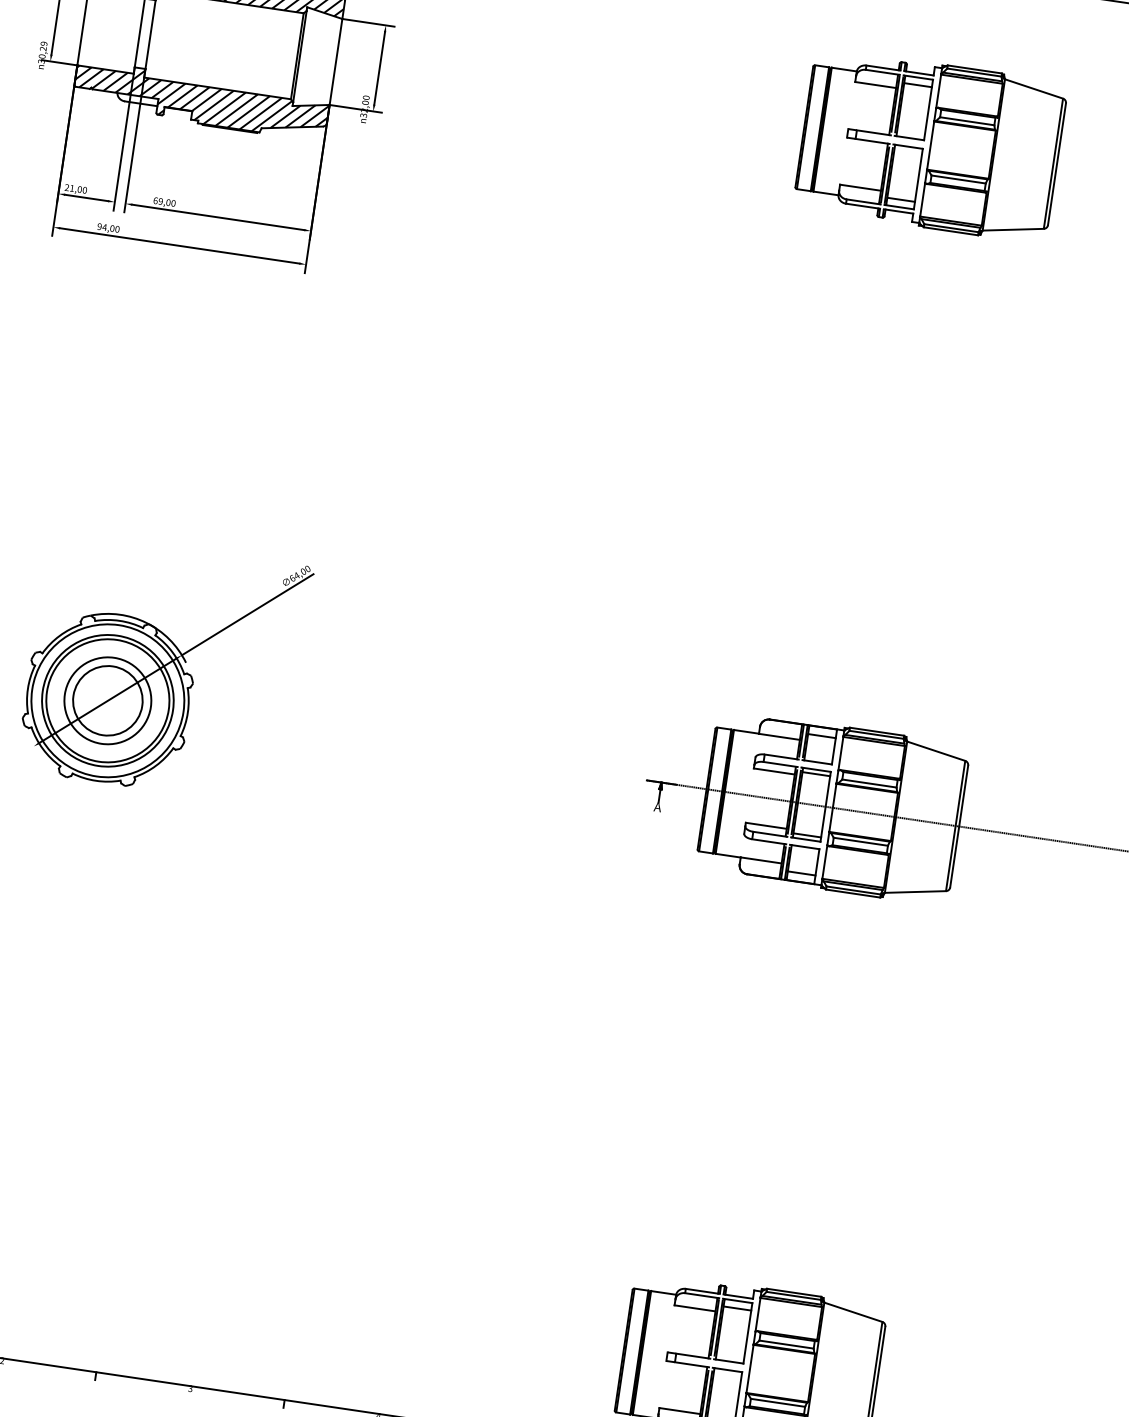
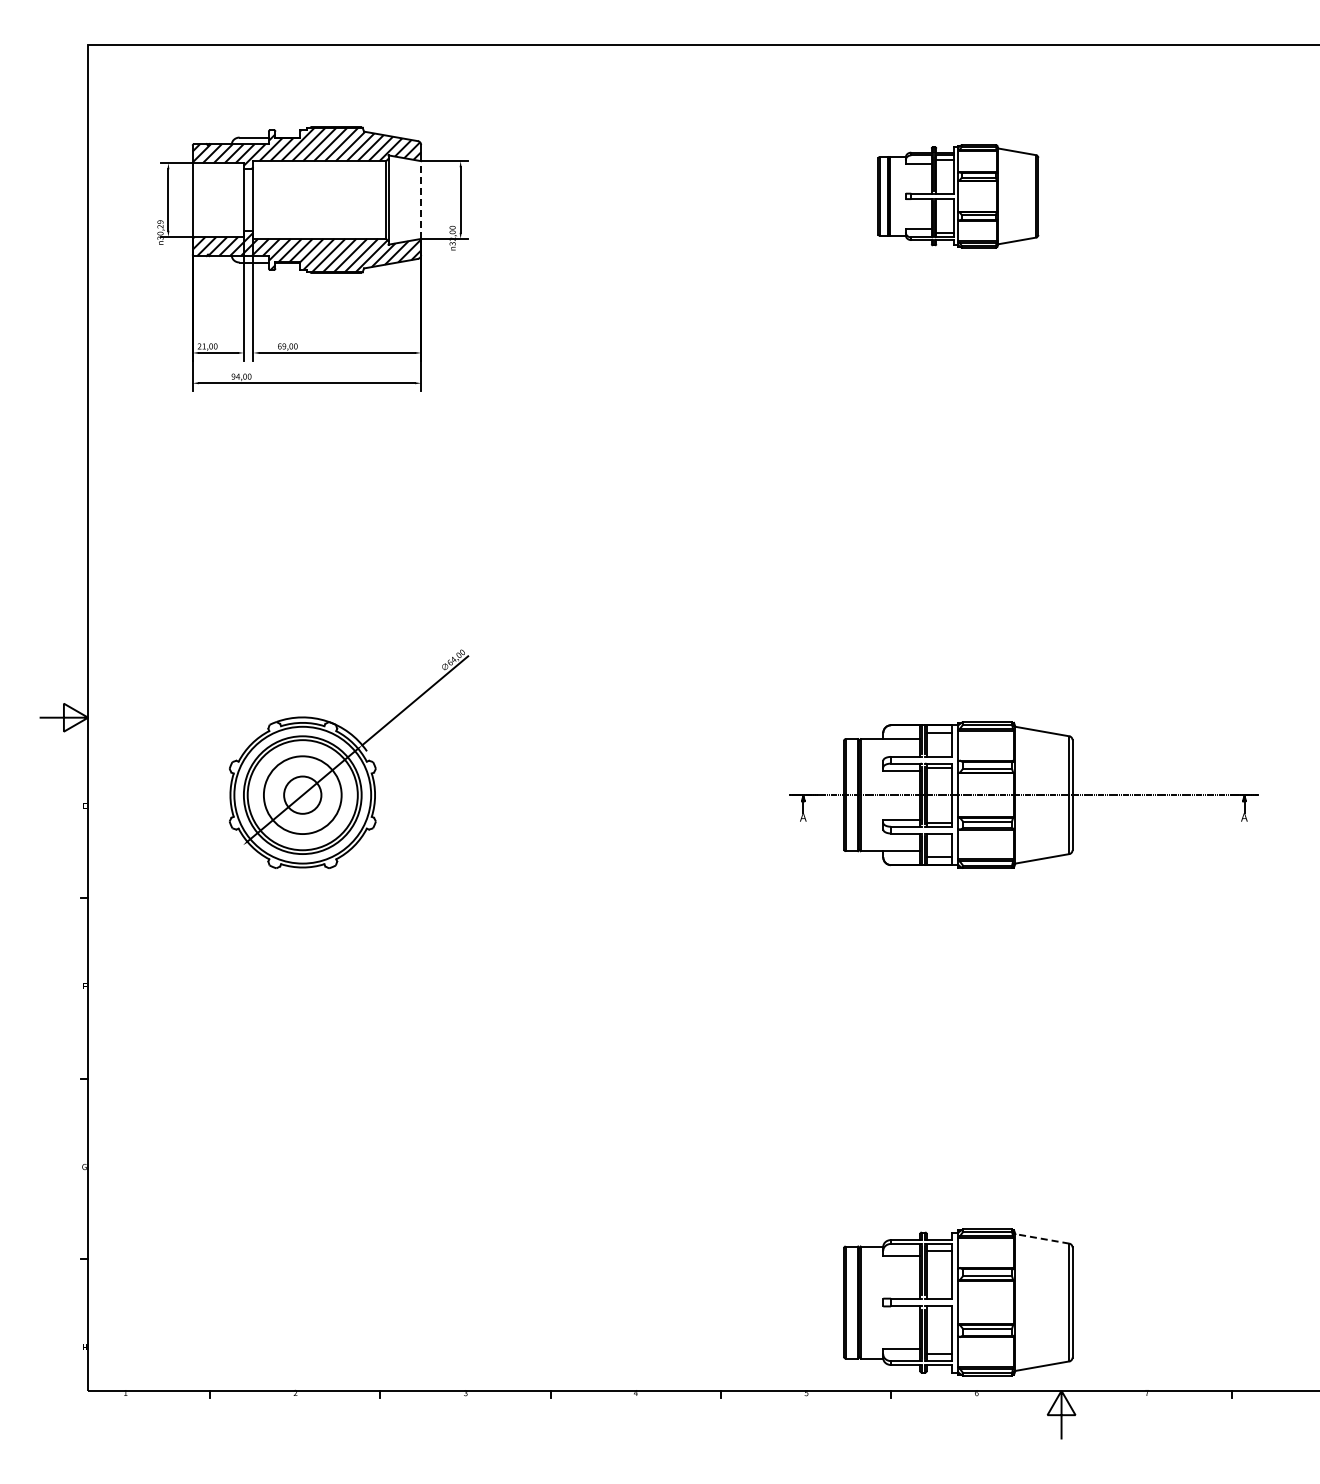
line: (336, 62) -> (421, 200), solid -> dashed
part: (930, 145) -> (958, 196), size x0.7
circle: (107, 701) -> (302, 795), size x0.6
line: (852, 1311) -> (1041, 1238), solid -> dashed

